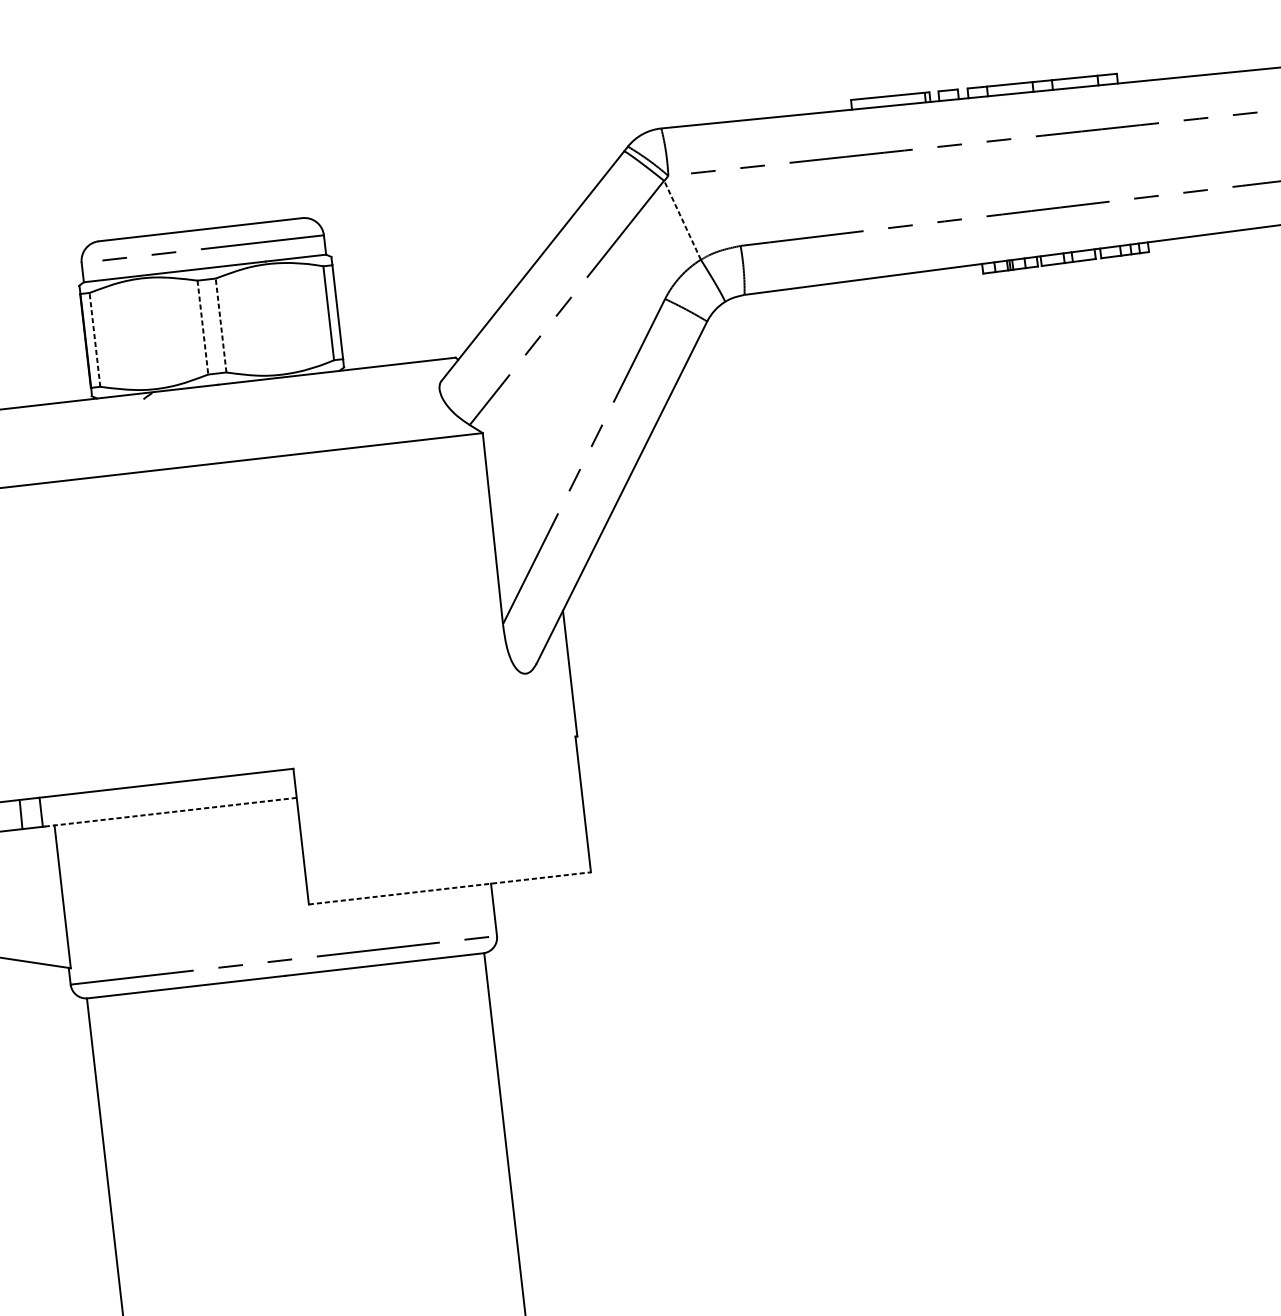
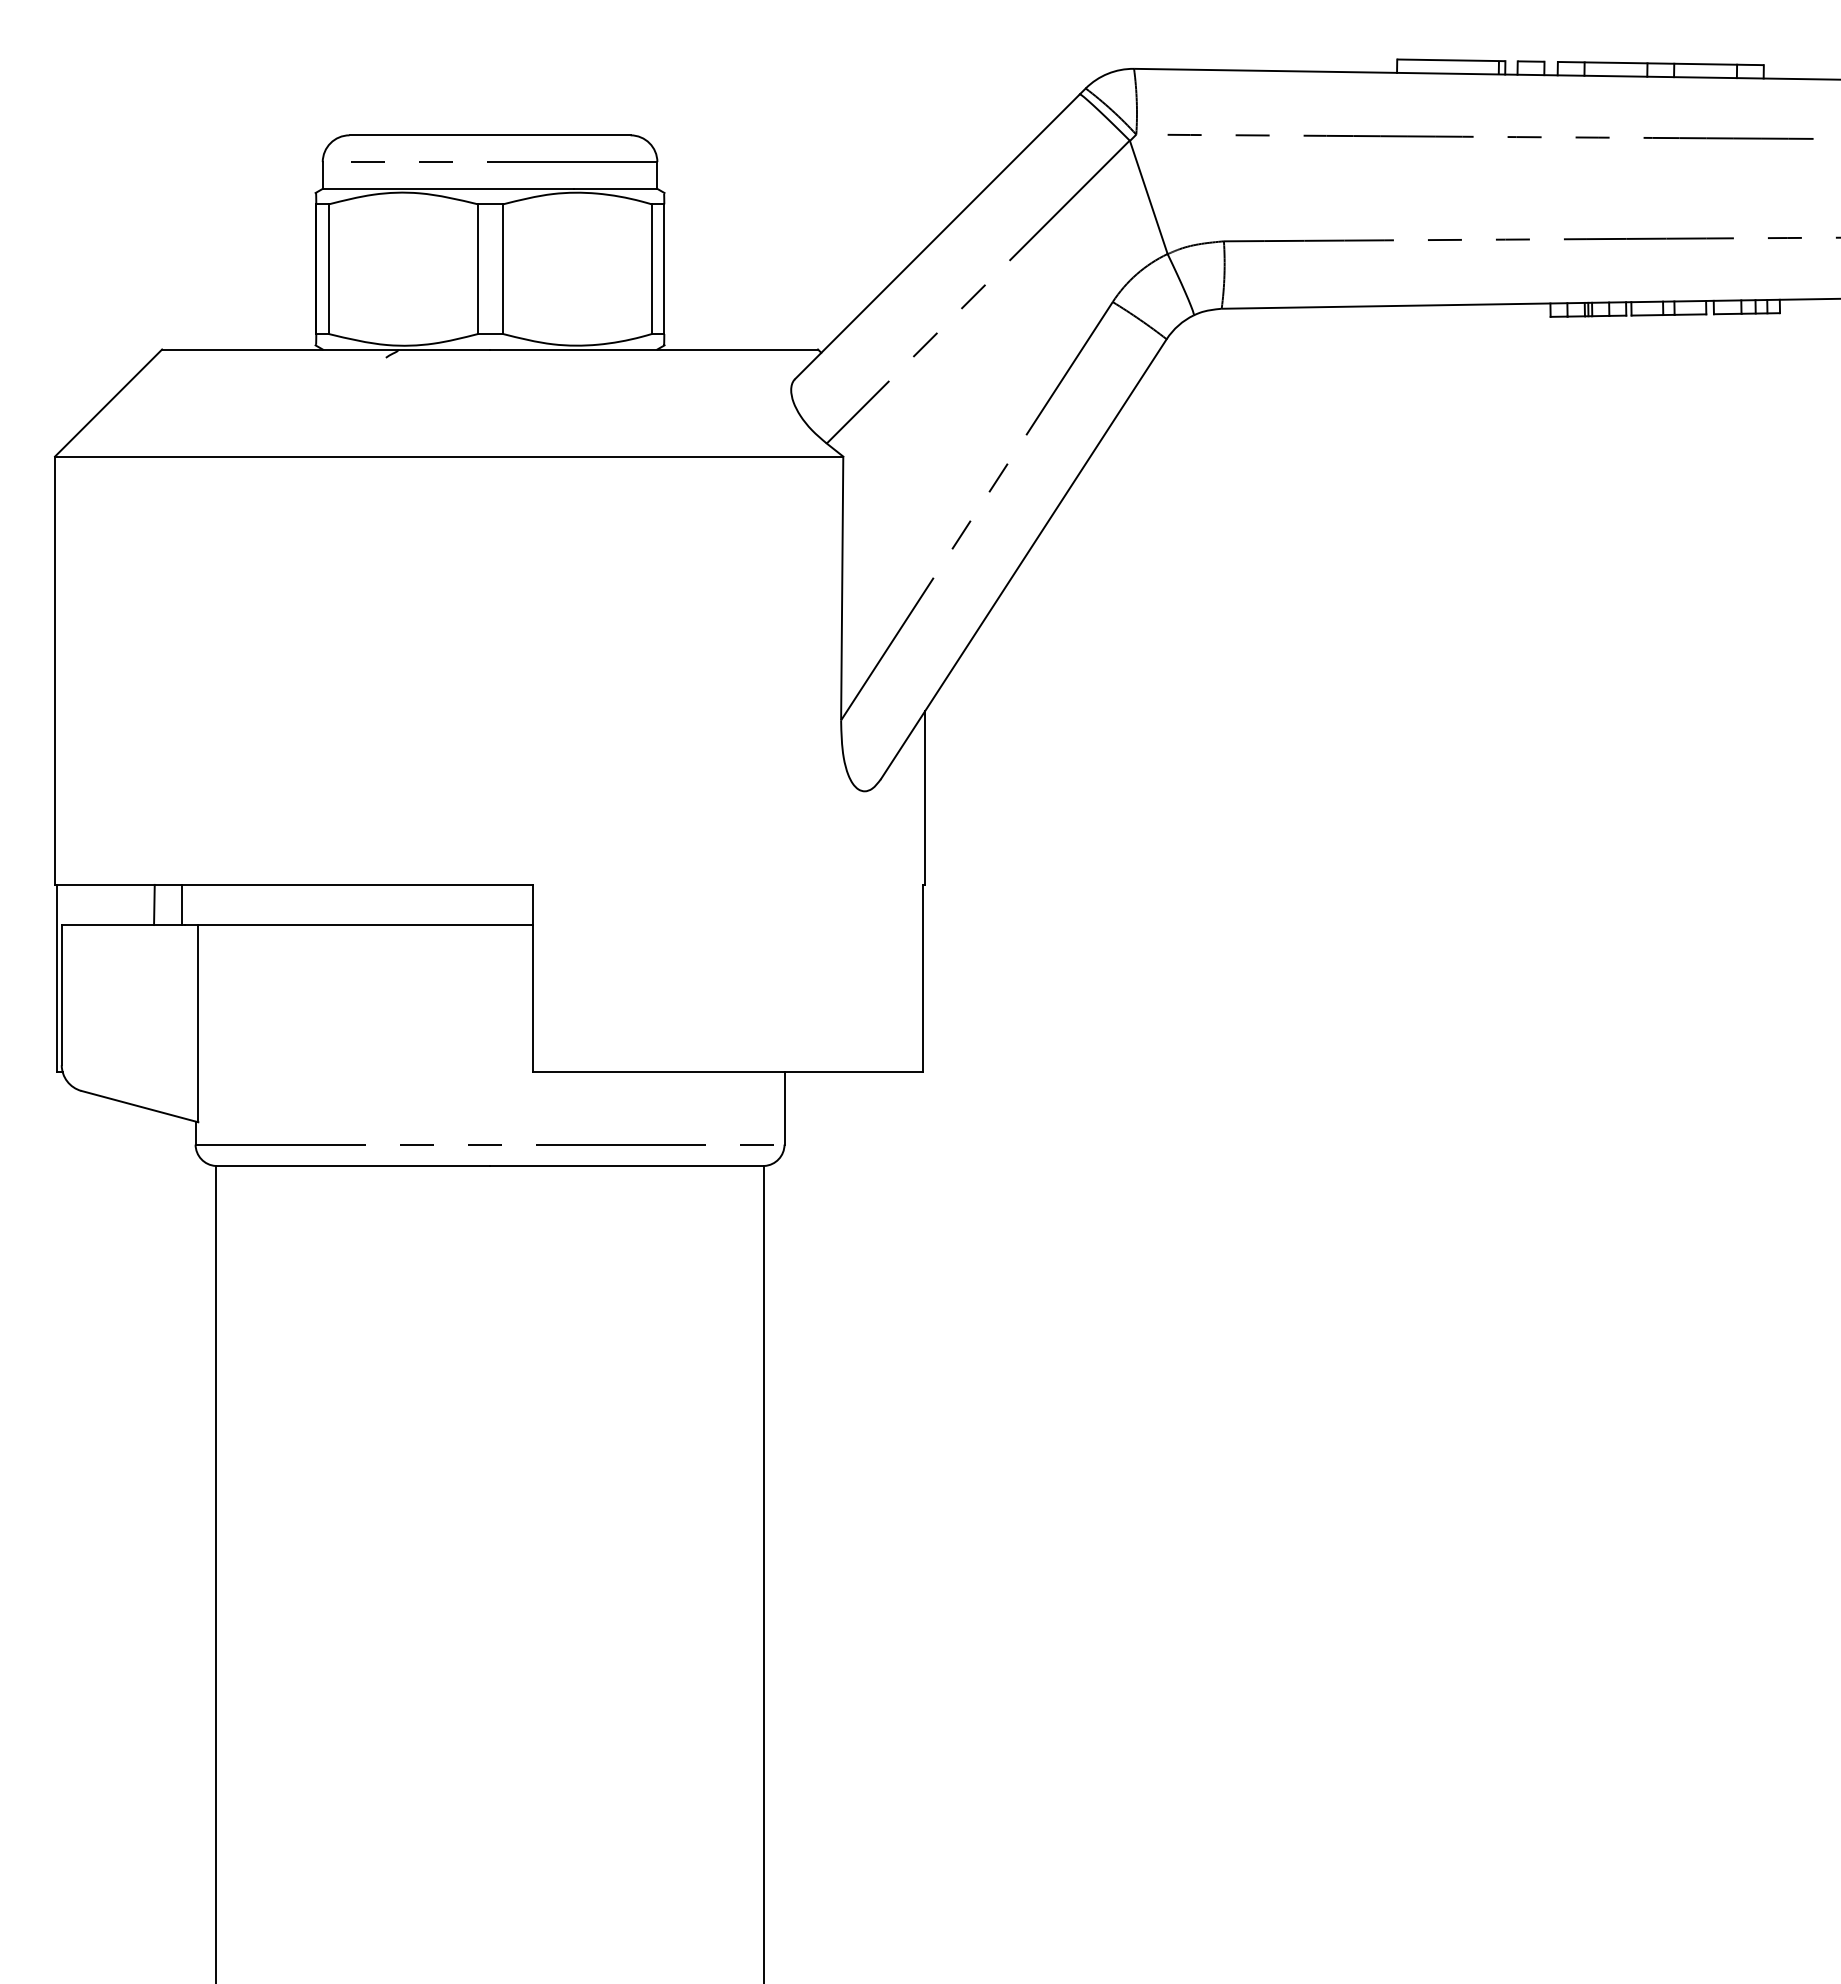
line: (682, 220) -> (1148, 197), dashed -> solid
line: (221, 325) -> (503, 269), dashed -> solid
line: (203, 327) -> (478, 269), dashed -> solid
line: (94, 340) -> (328, 269), dashed -> solid
line: (170, 812) -> (358, 925), dashed -> solid
line: (449, 888) -> (727, 1072), dashed -> solid

